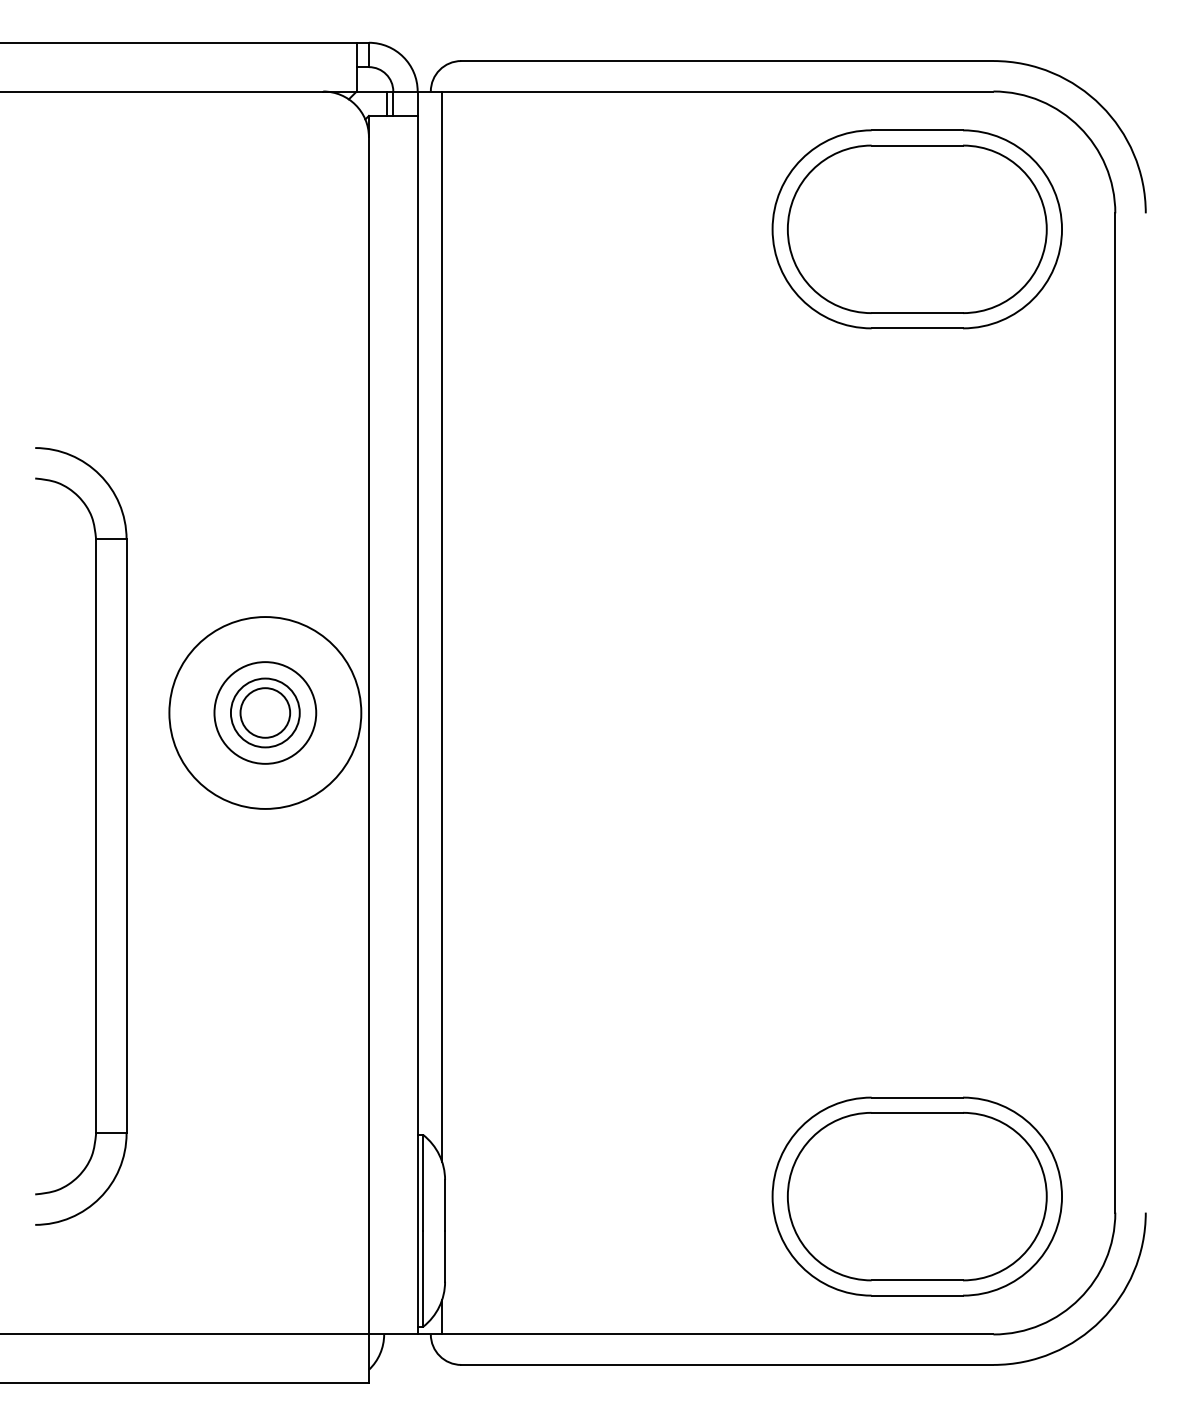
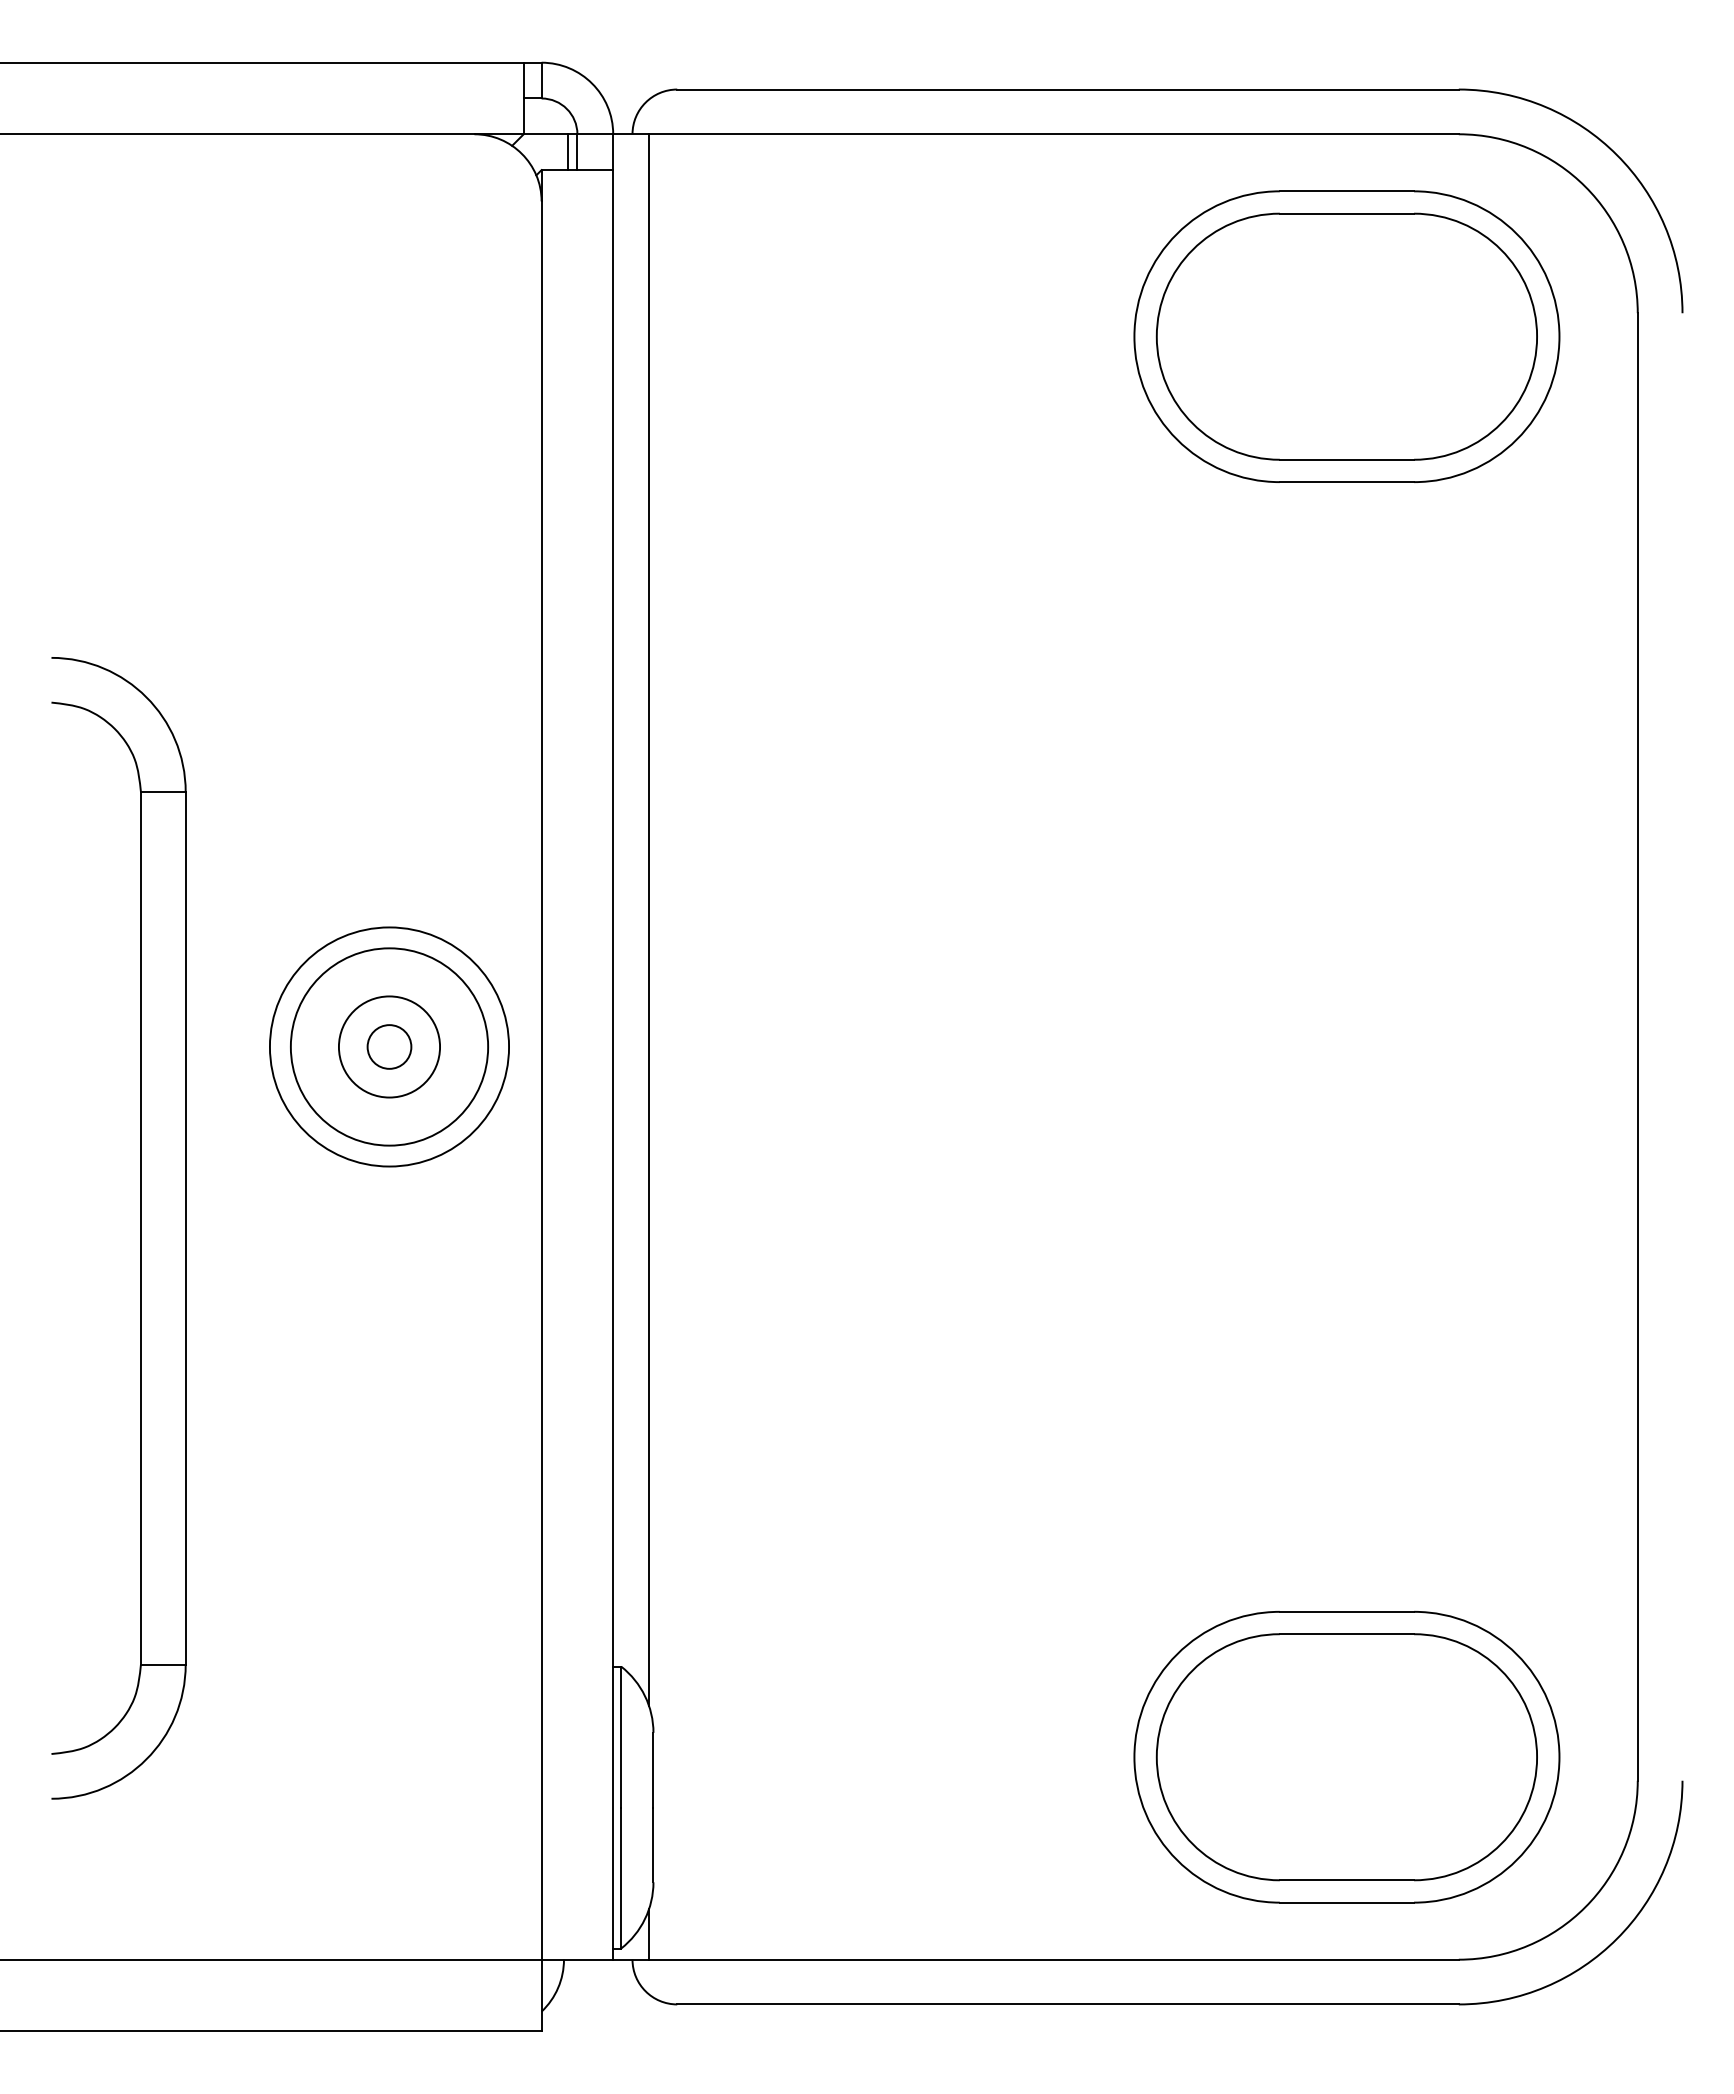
circle: (265, 712) -> (389, 1046), size x0.6
circle: (265, 712) -> (389, 1046), size x0.7
circle: (265, 712) -> (389, 1046), size x1.6

